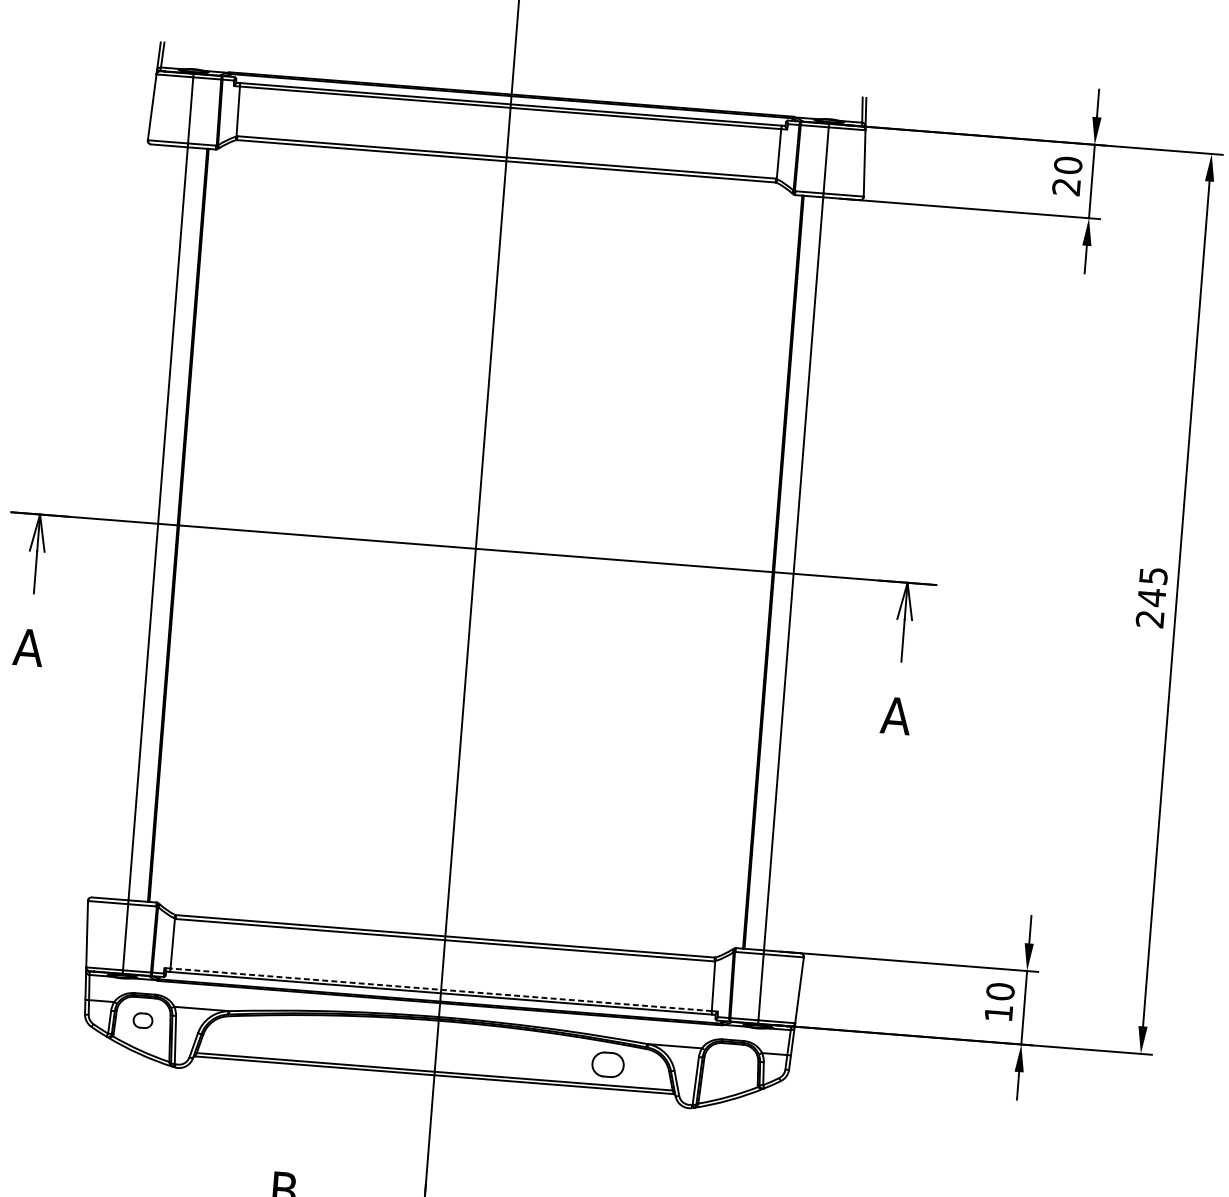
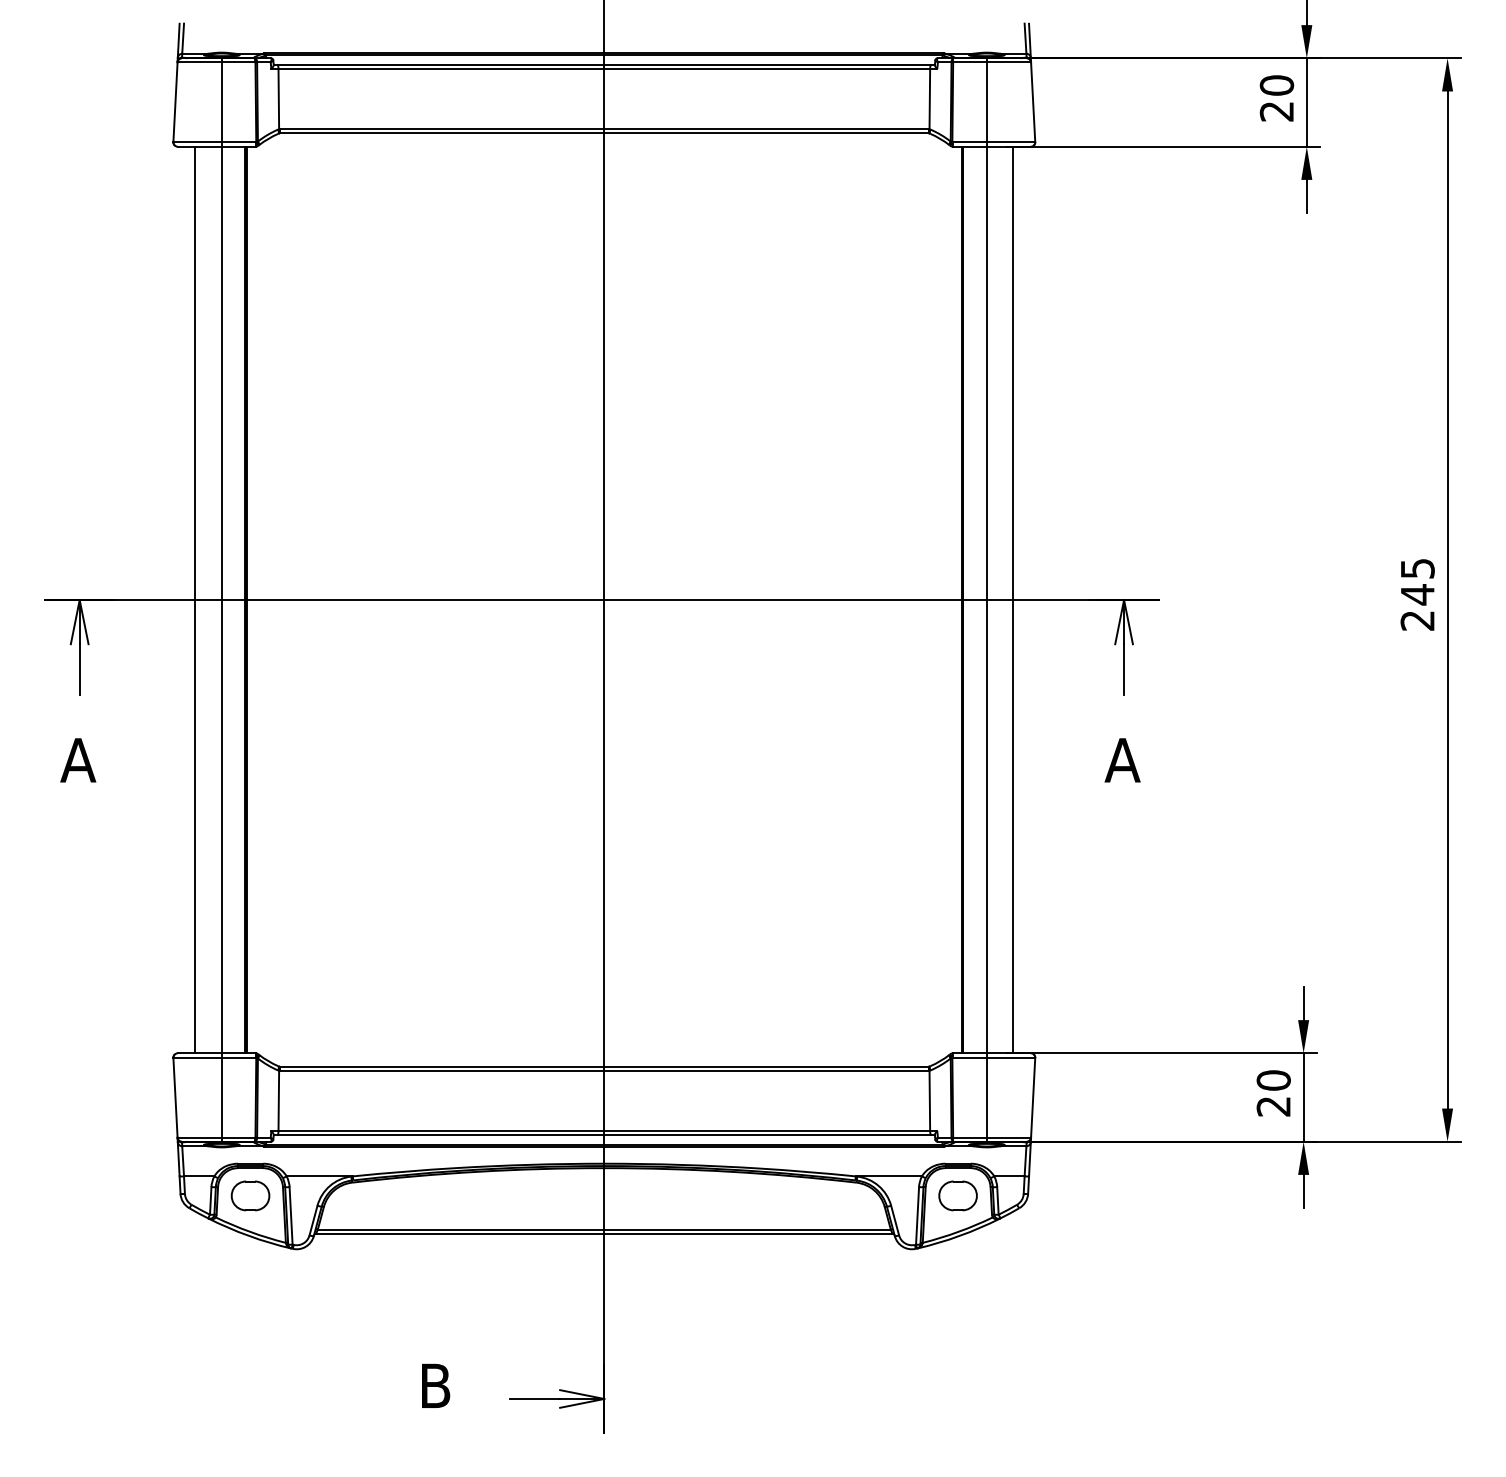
line: (136, 521) -> (195, 599), added
line: (815, 575) -> (1013, 599), added
line: (441, 989) -> (604, 1130), dashed -> solid
text: (998, 1013) -> (1273, 1106), 10 -> 20
part: (143, 1020) -> (250, 1195), size x1.67
part: (607, 1064) -> (957, 1195), moved

